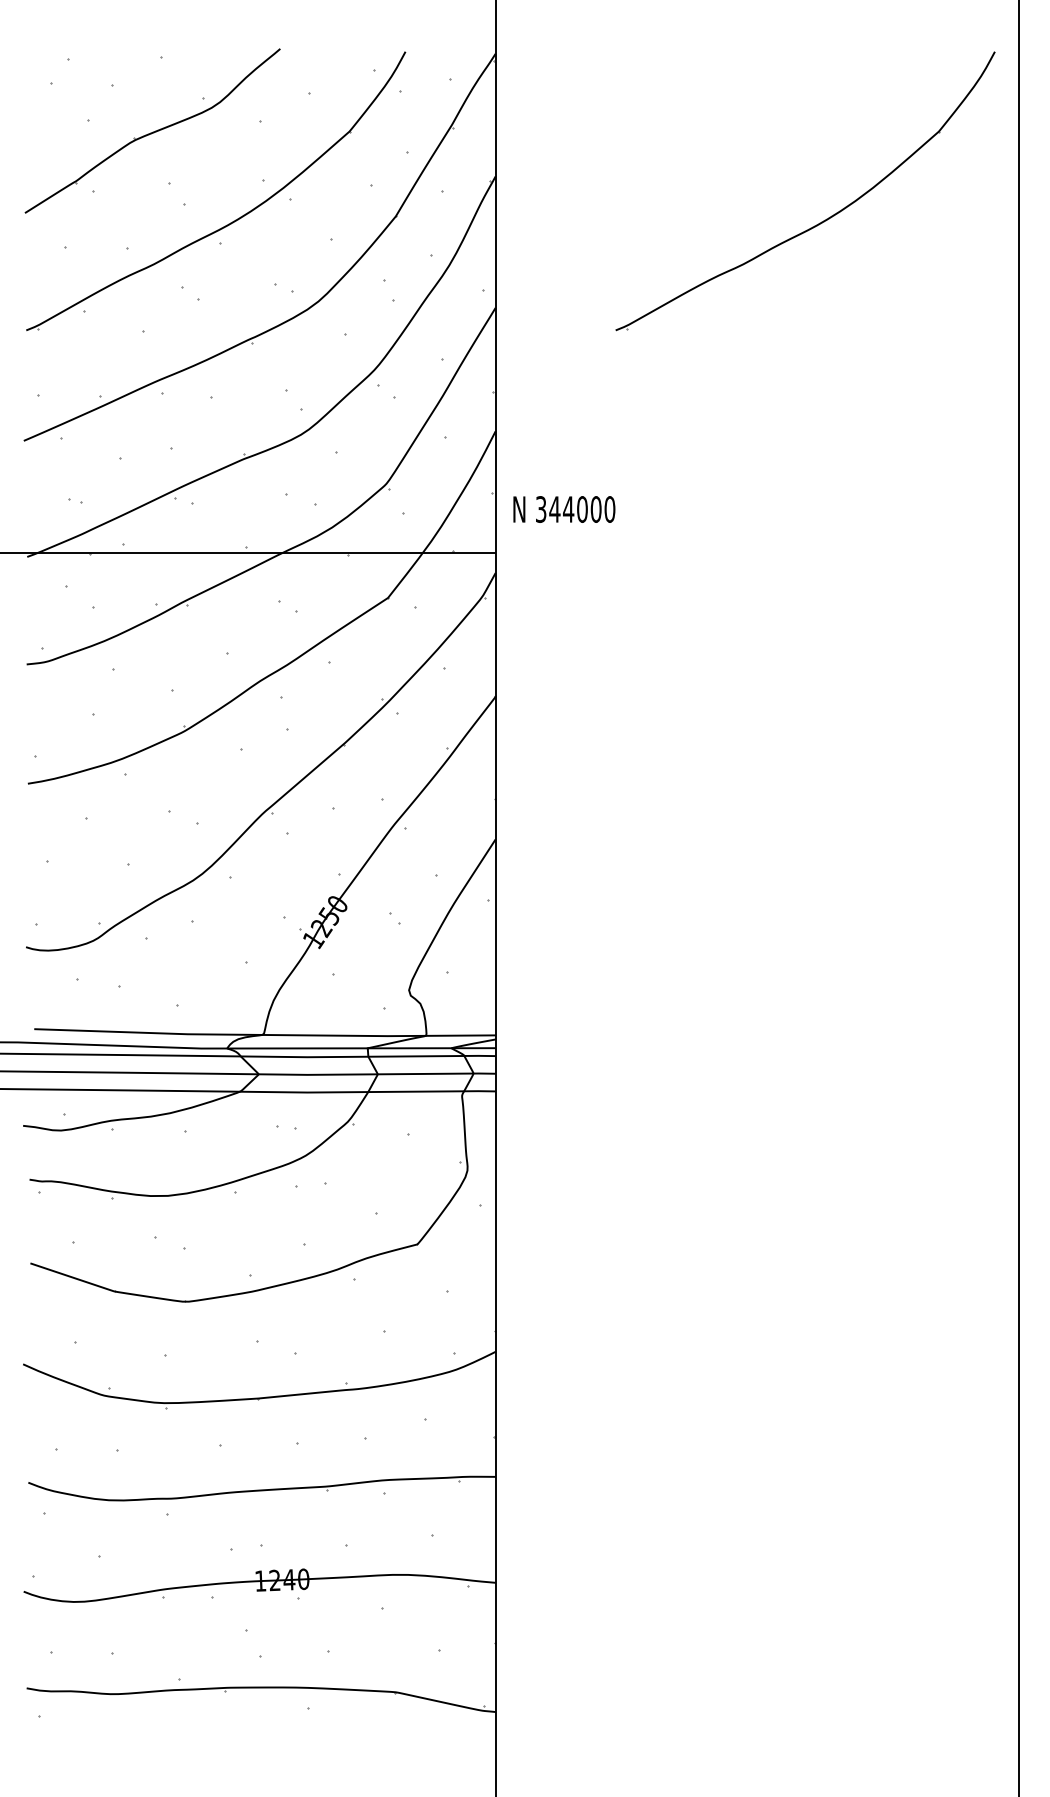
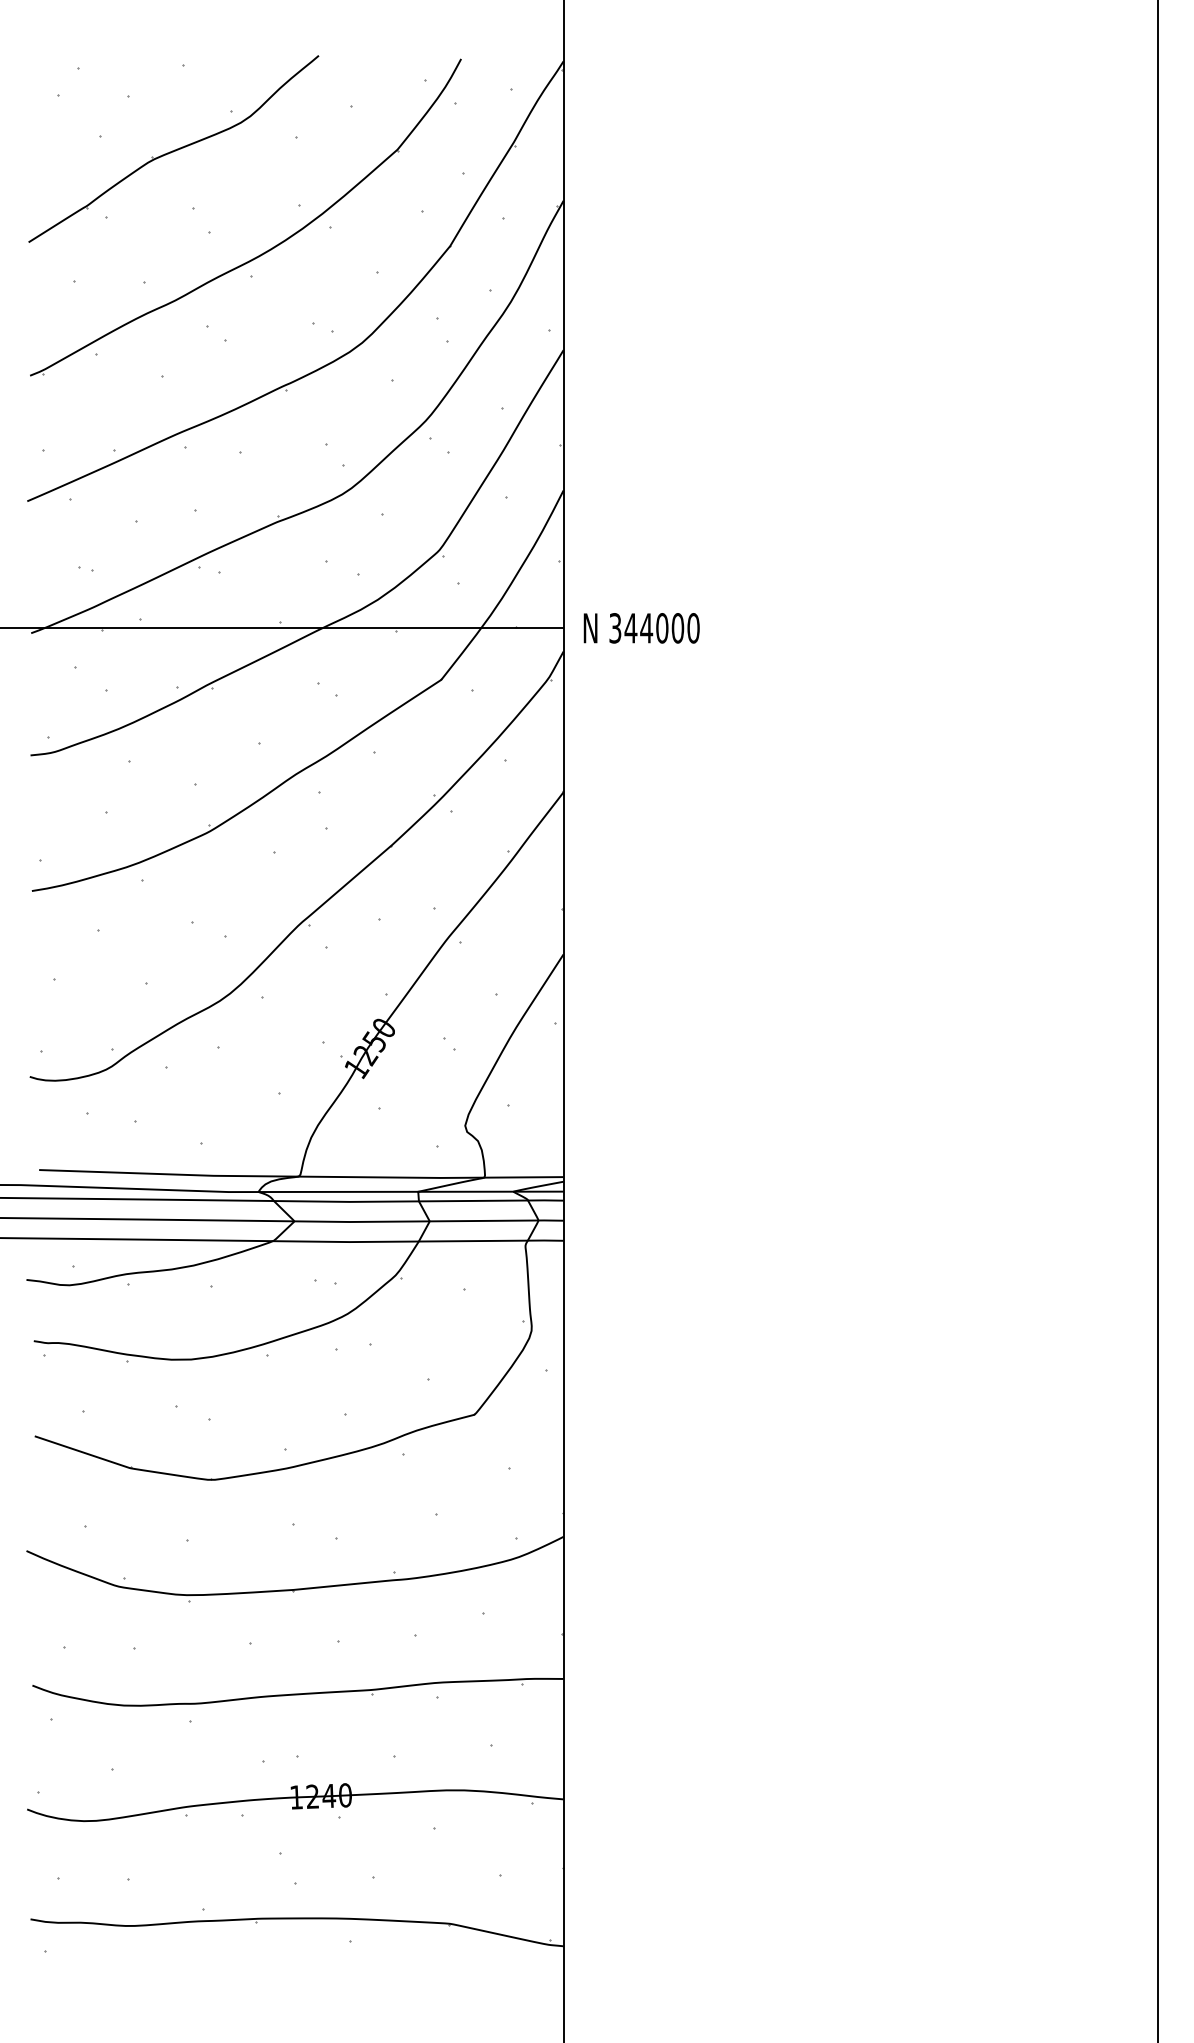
part: (821, 222) -> (933, 252), removed
text: (564, 509) -> (641, 628), moved

